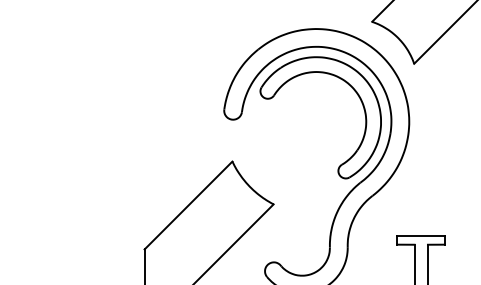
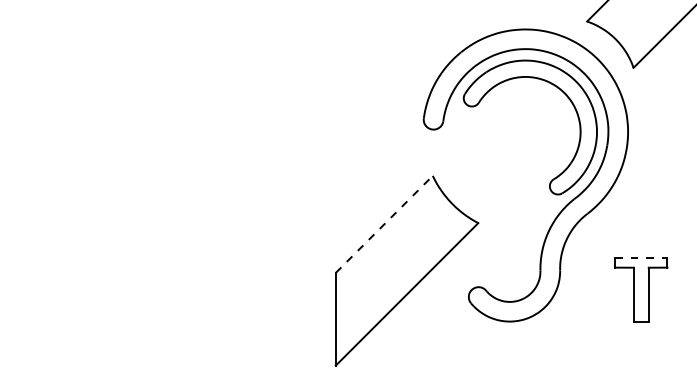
line: (188, 205) -> (384, 224), solid -> dashed
line: (421, 235) -> (641, 257), solid -> dashed

